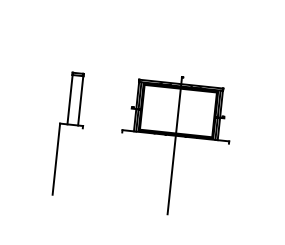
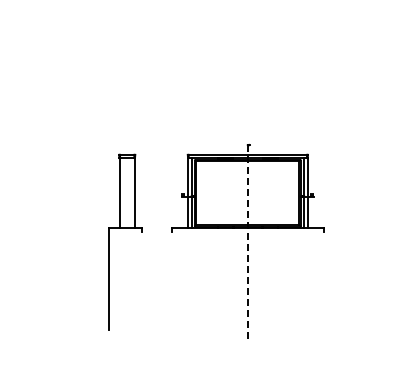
part: (71, 124) -> (125, 228), moved
line: (174, 145) -> (247, 242), solid -> dashed

